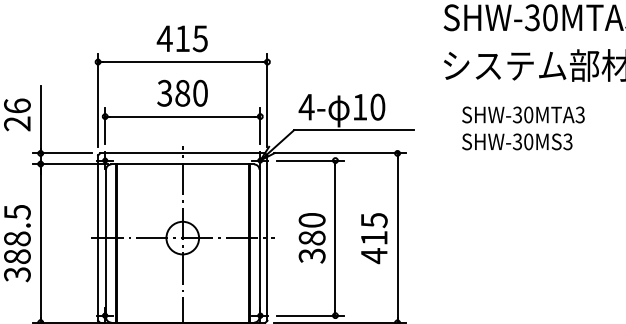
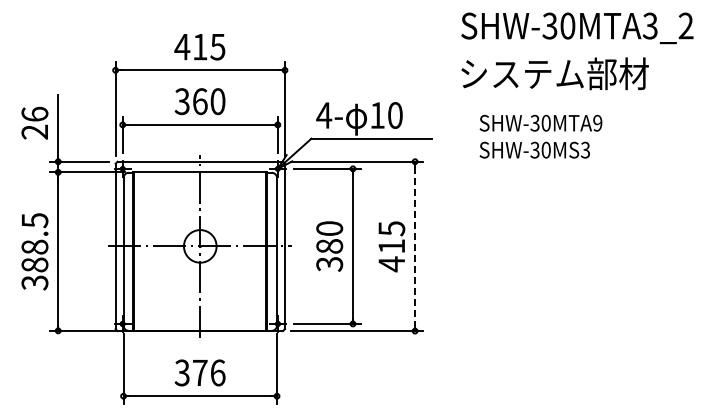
text: (181, 93) -> (199, 101), 380 -> 360
text: (579, 115) -> (597, 123), SHW-30MTA3 -> SHW-30MTA9
line: (397, 238) -> (415, 246), solid -> dashed

